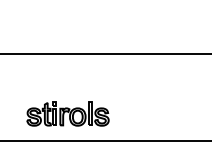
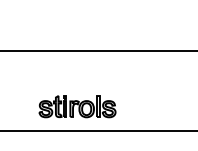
part: (67, 113) -> (77, 105), moved

